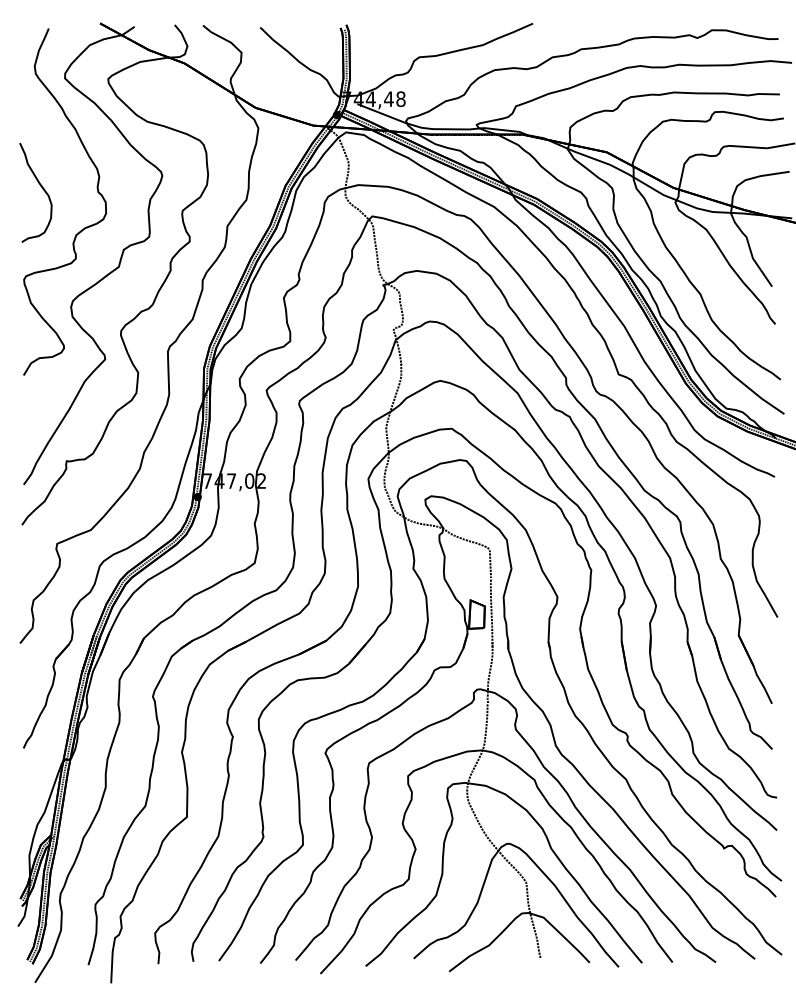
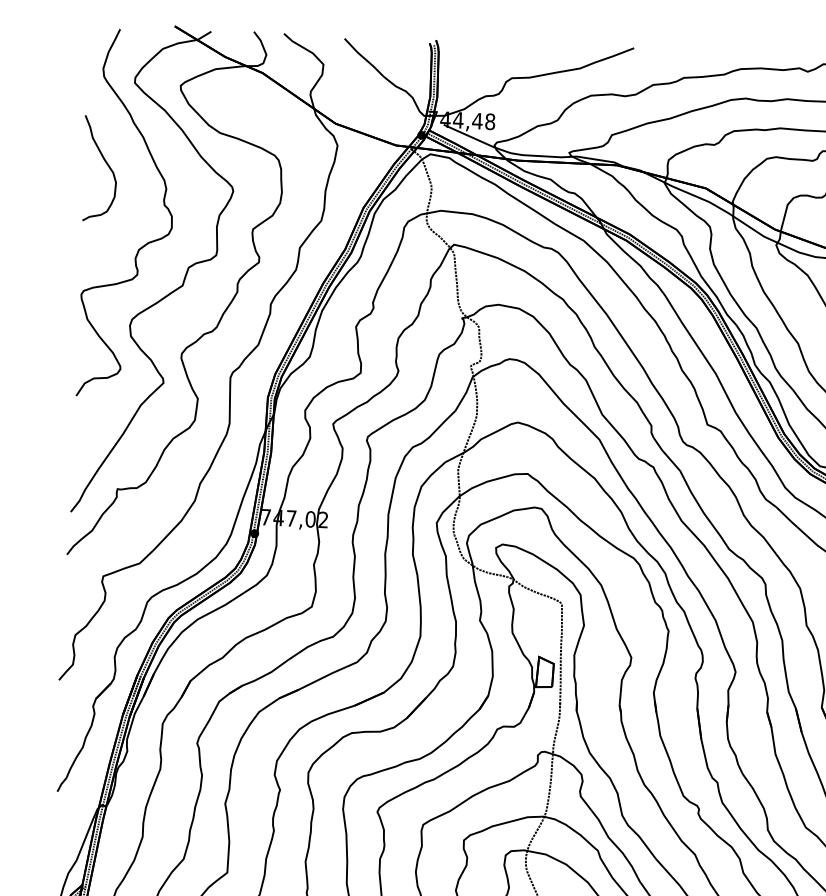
part: (42, 189) -> (107, 165), moved

